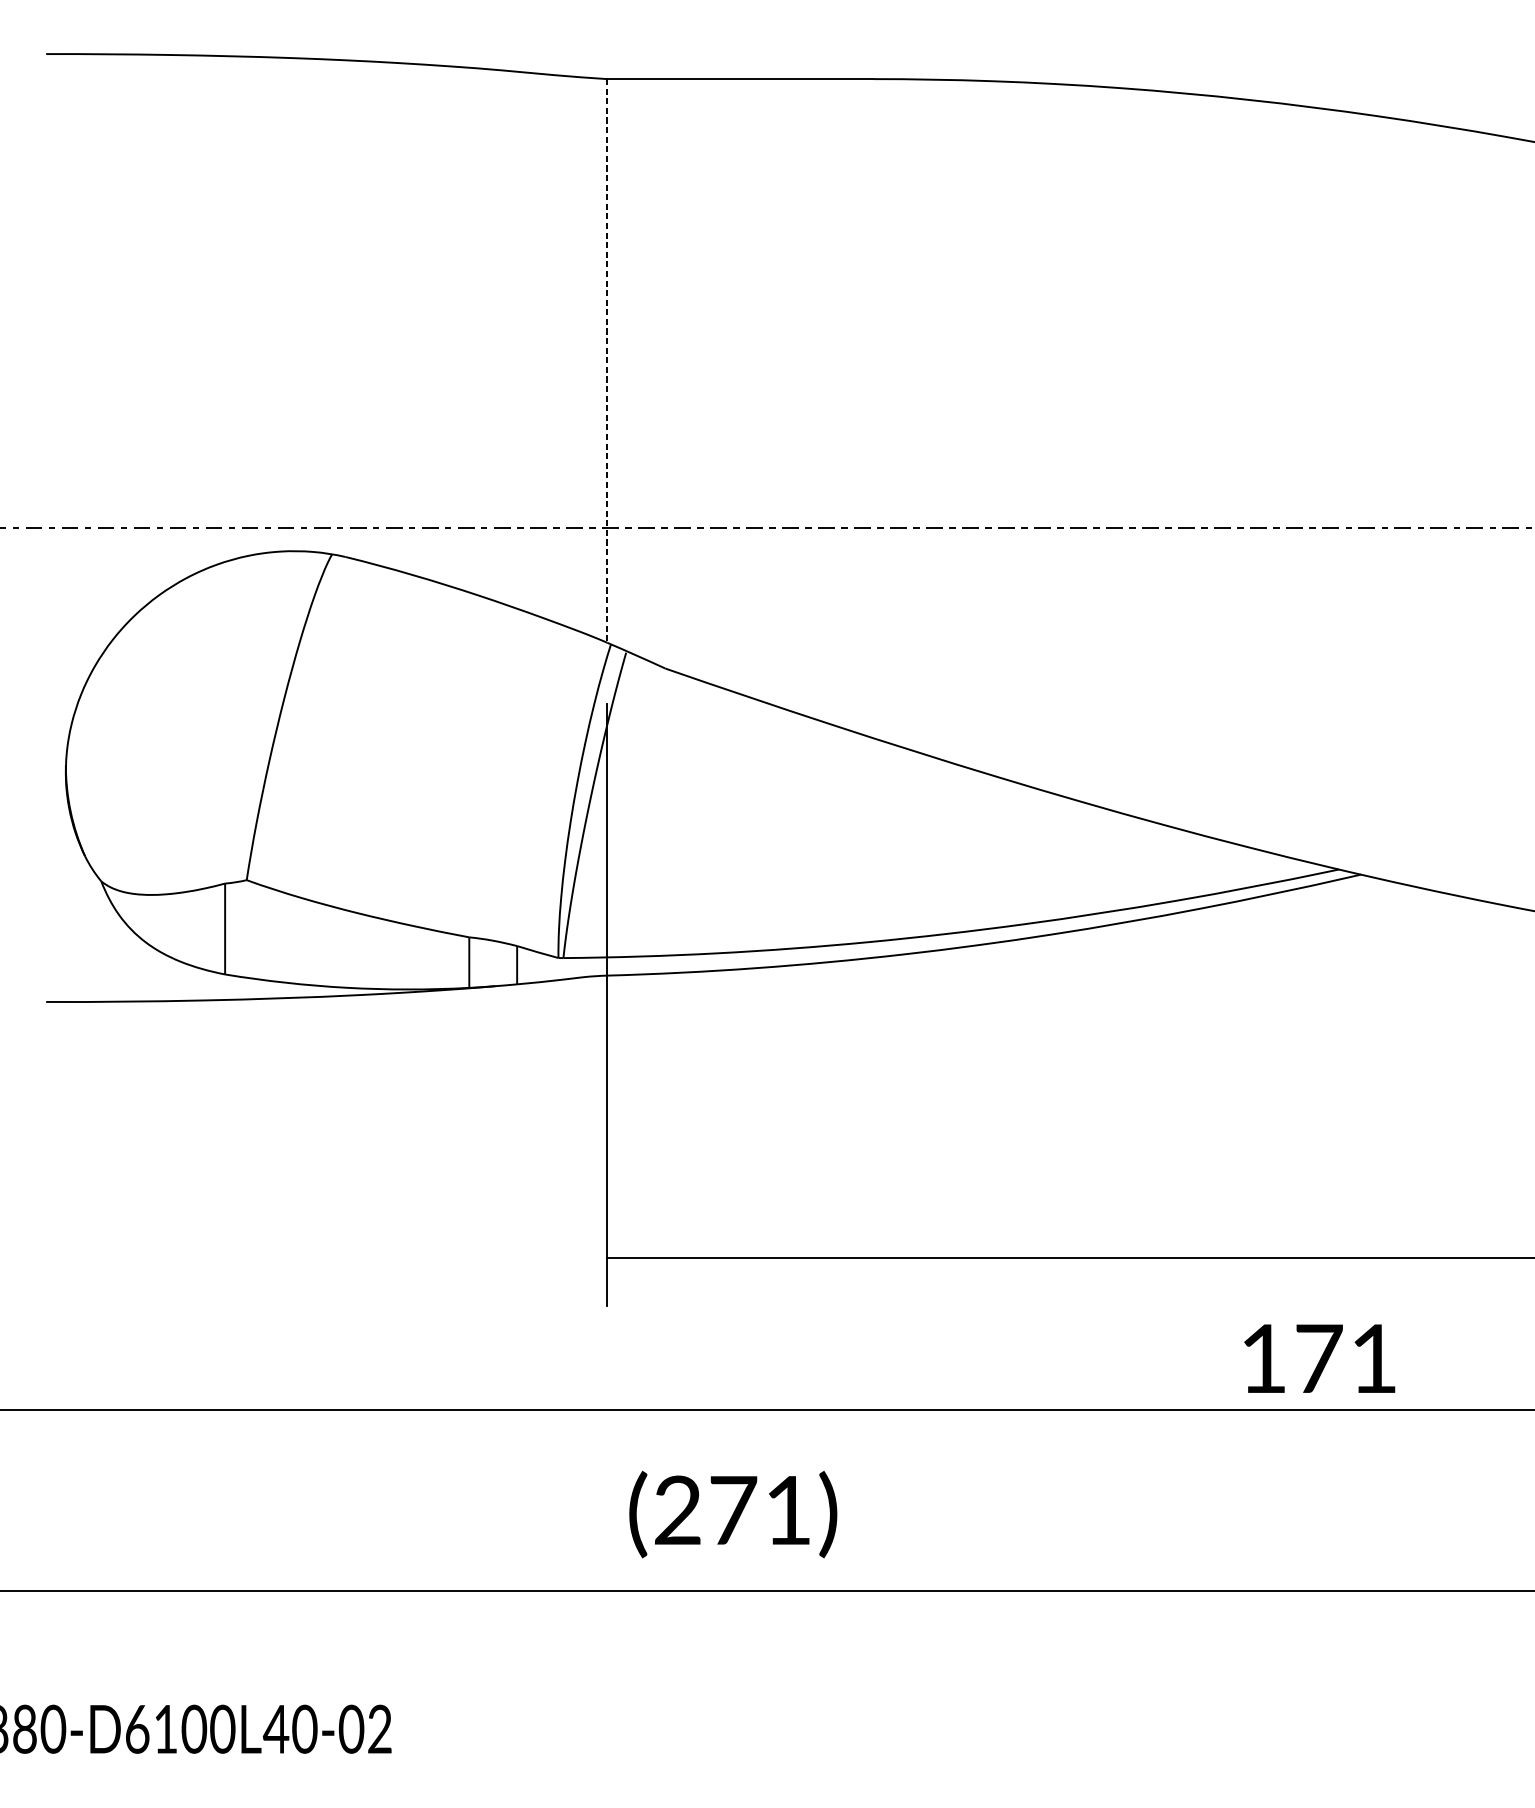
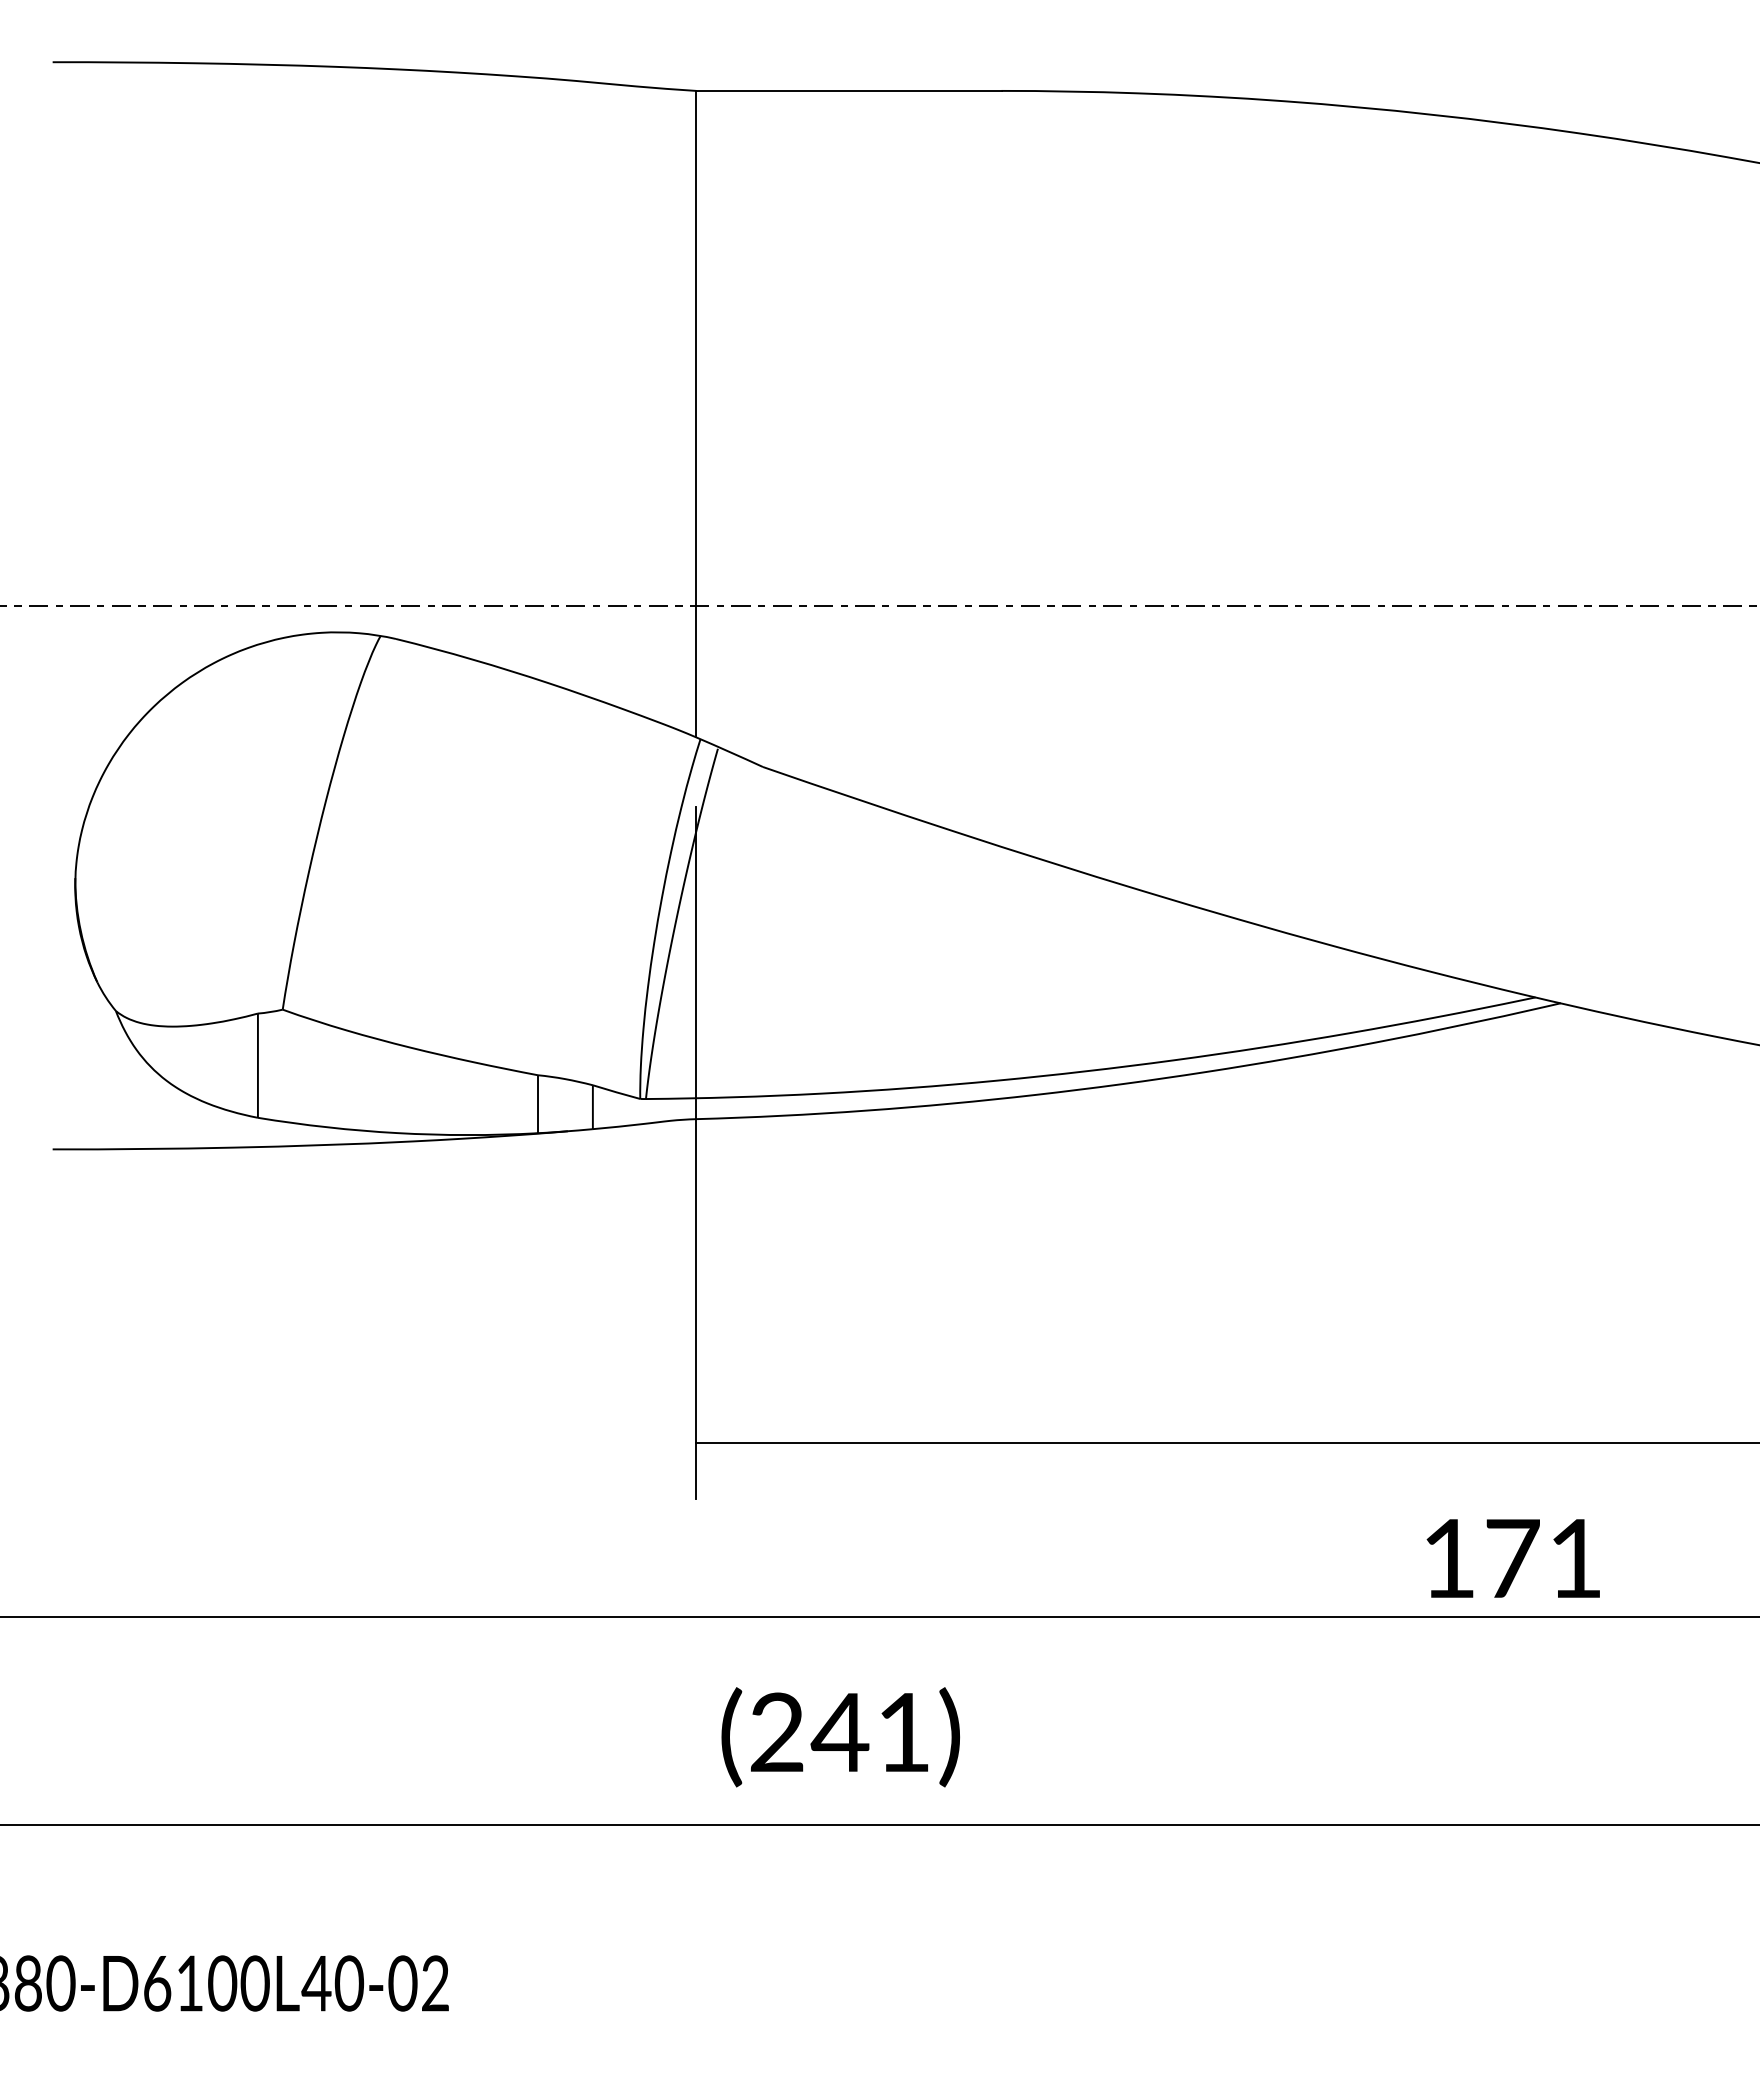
line: (607, 361) -> (696, 414), dashed -> solid
text: (732, 1510) -> (839, 1732), (271) -> (241)

